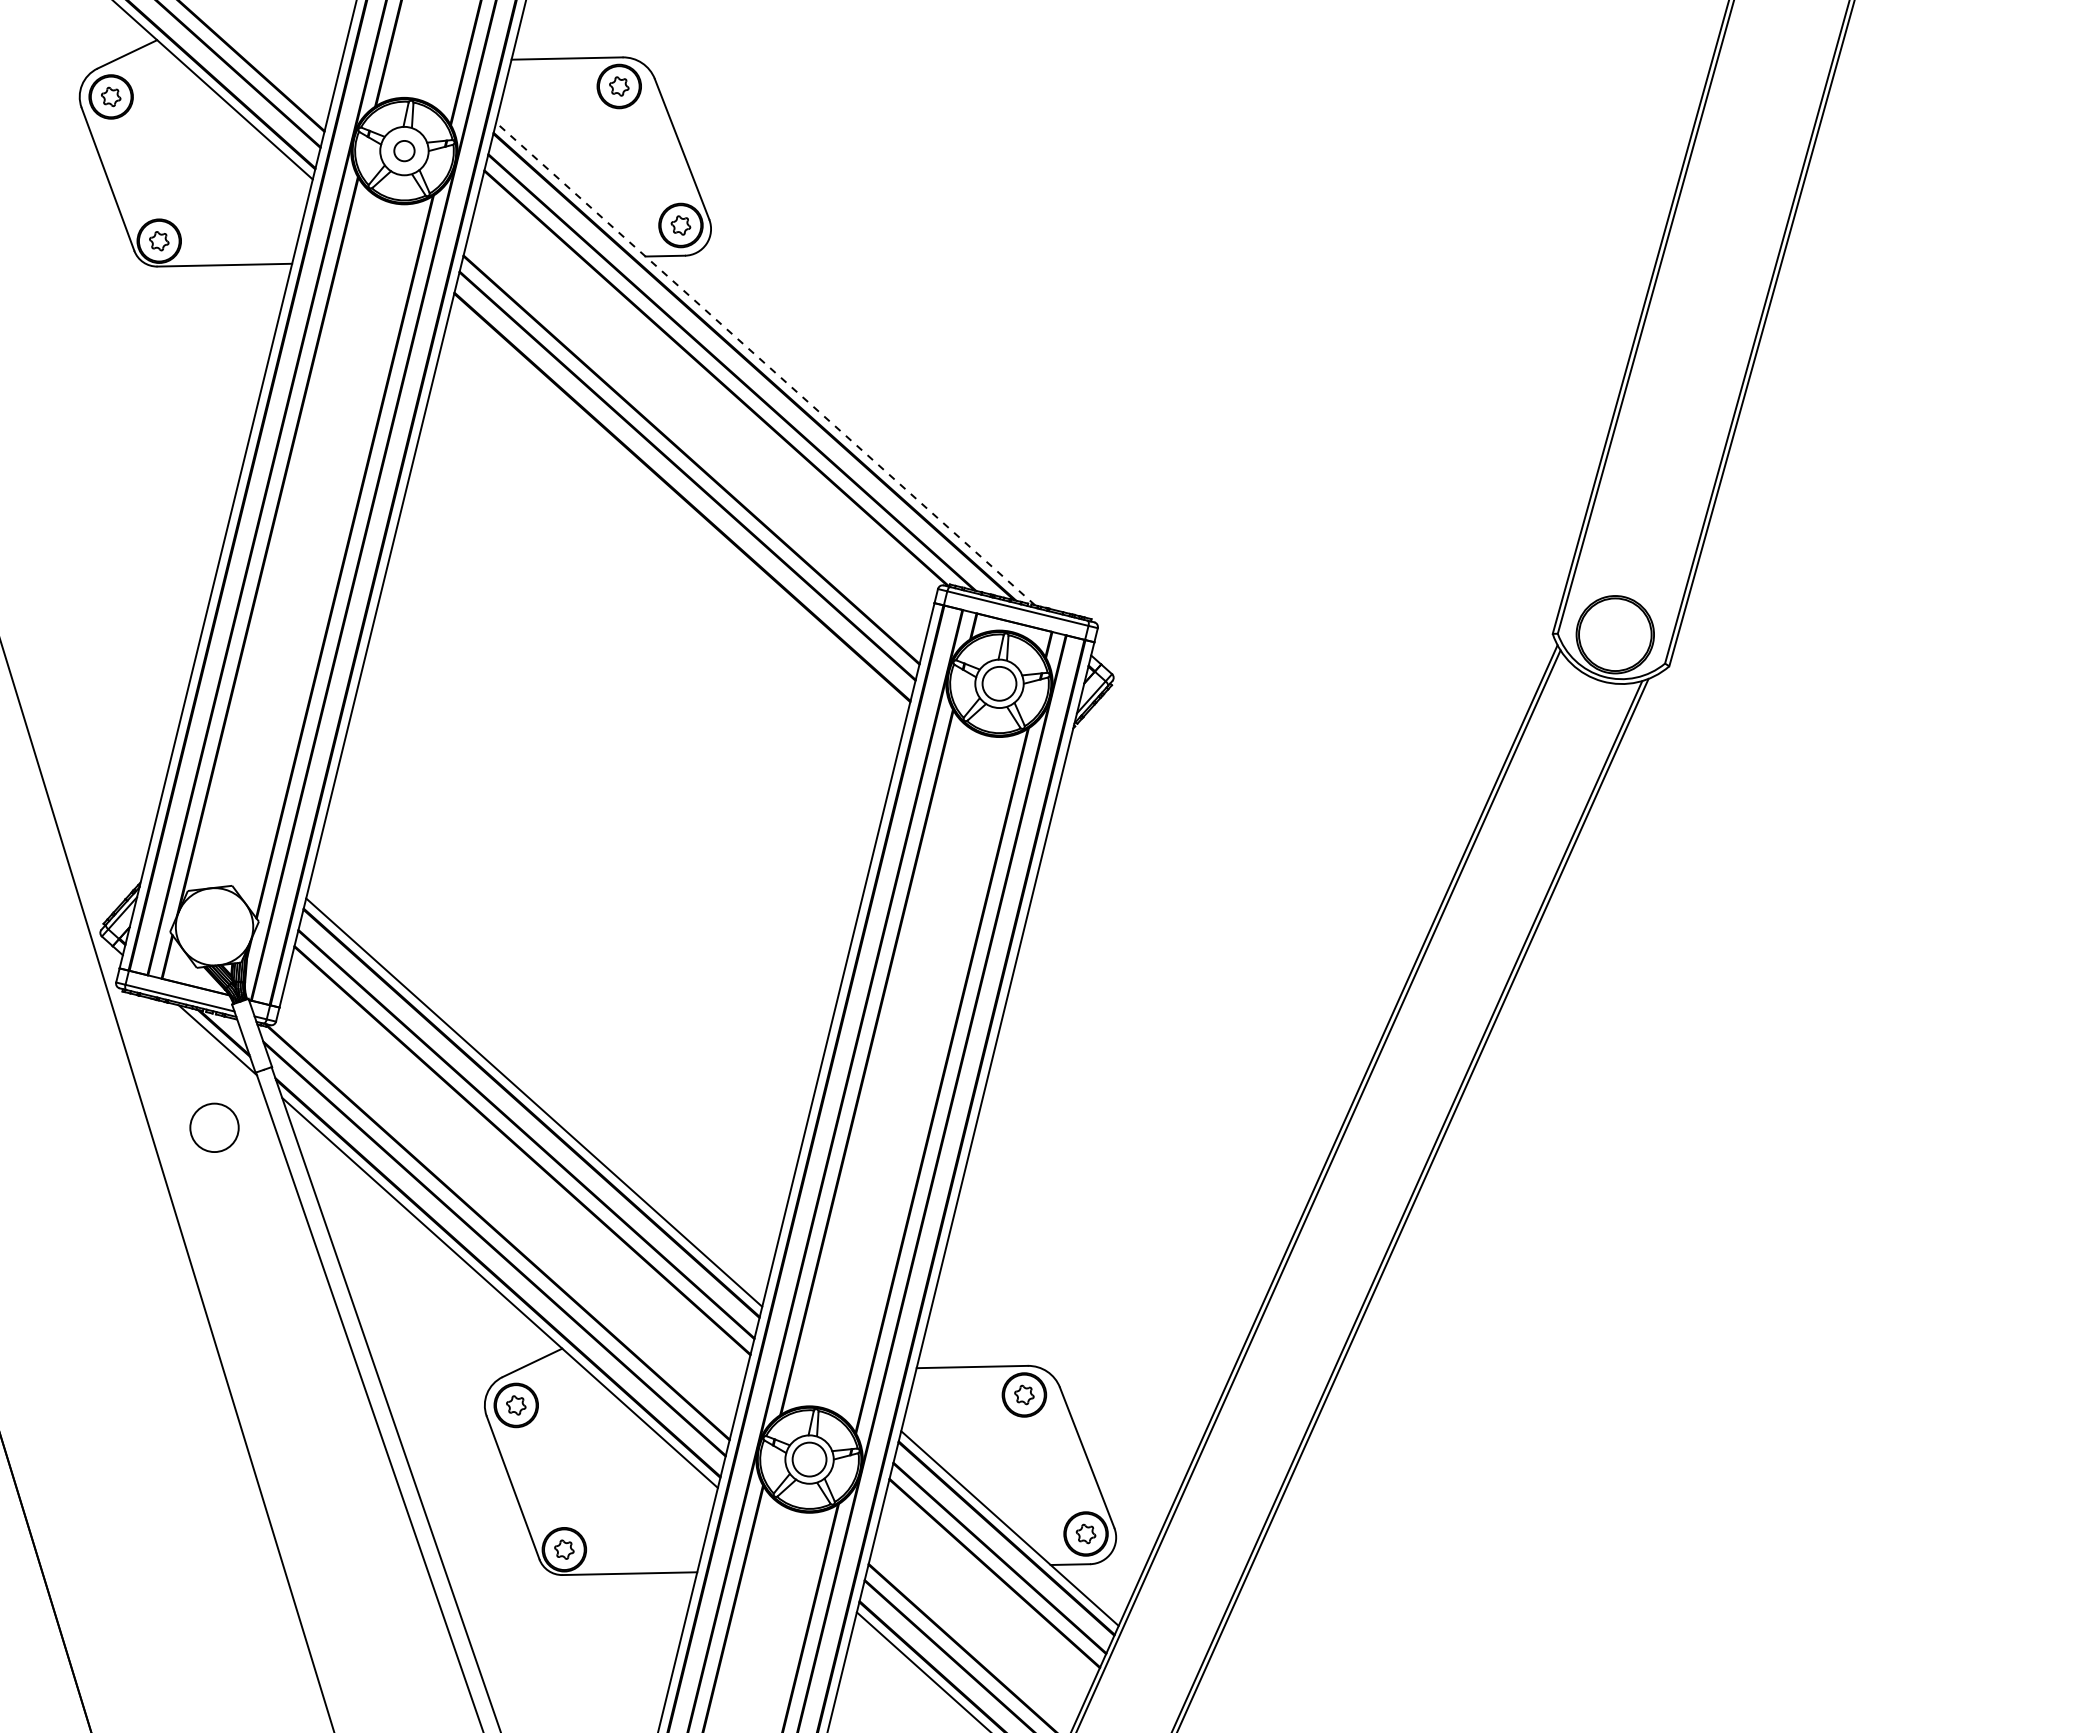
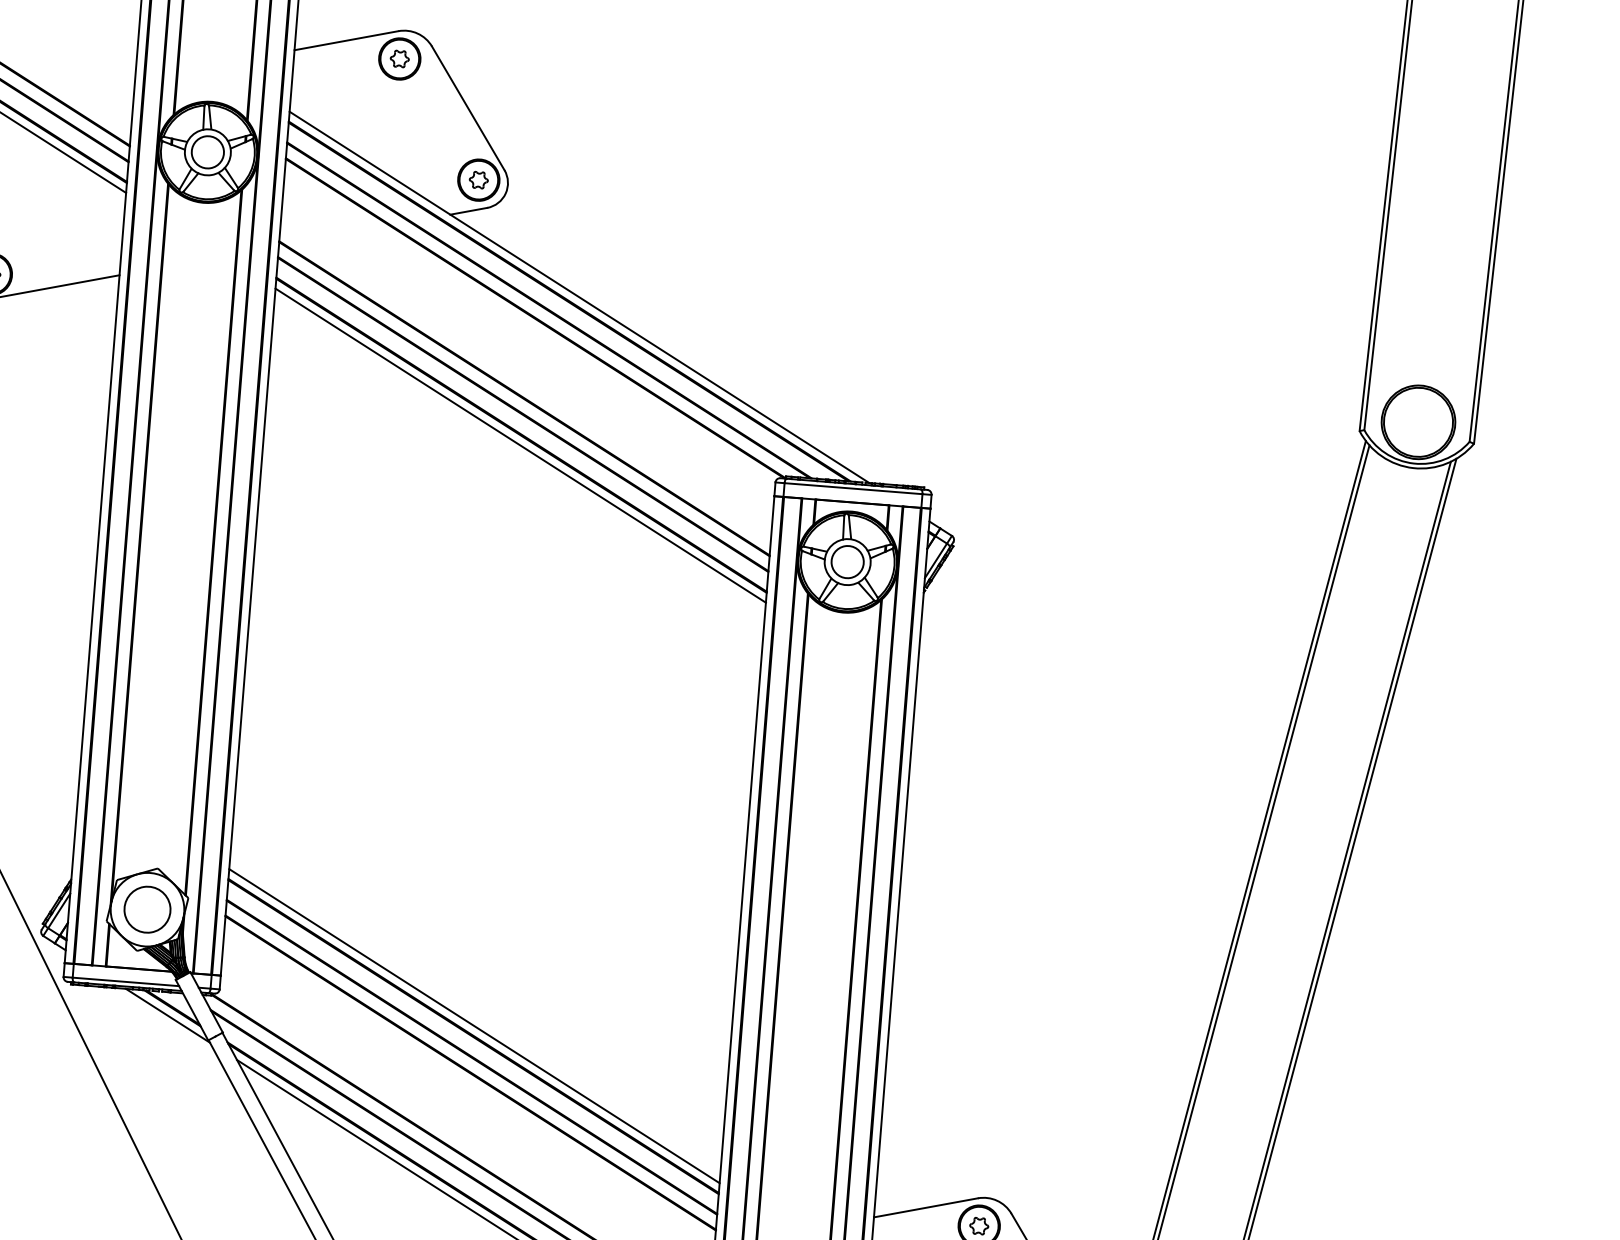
circle: (404, 151) -> (207, 152), size x1.67
line: (765, 364) -> (579, 297), dashed -> solid
line: (679, 507) -> (520, 445), added
circle: (214, 1127) -> (147, 909), moved

